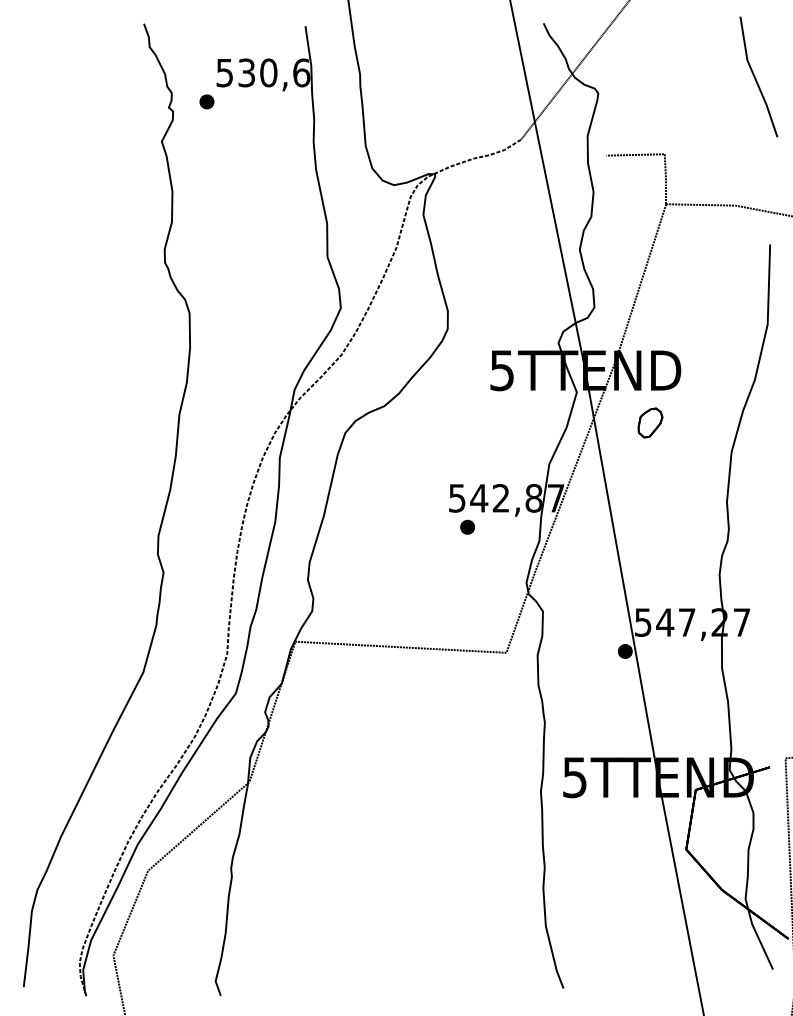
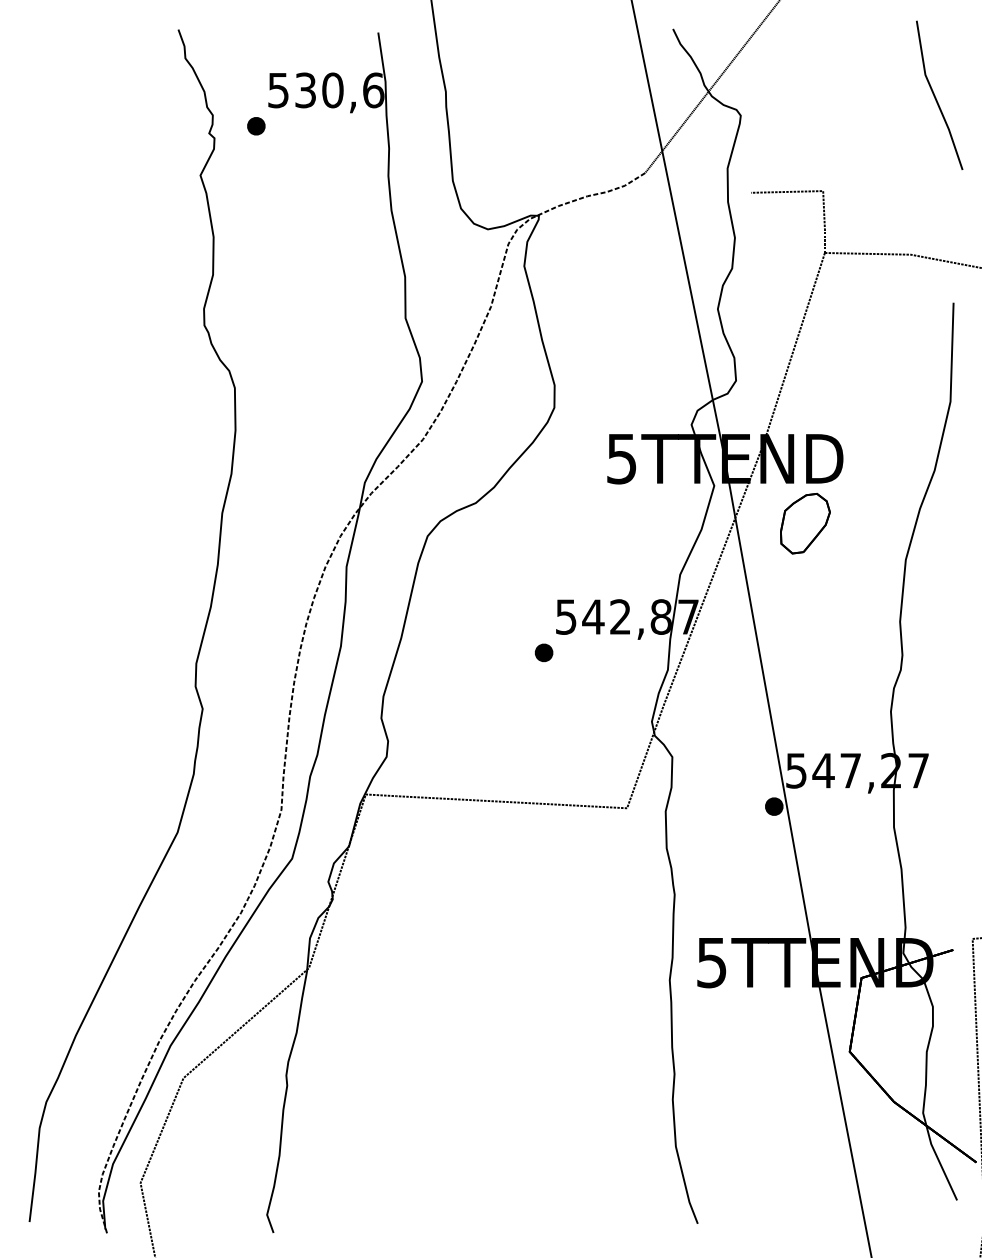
part: (650, 422) -> (805, 523), size x1.67
part: (467, 526) -> (543, 652), moved

